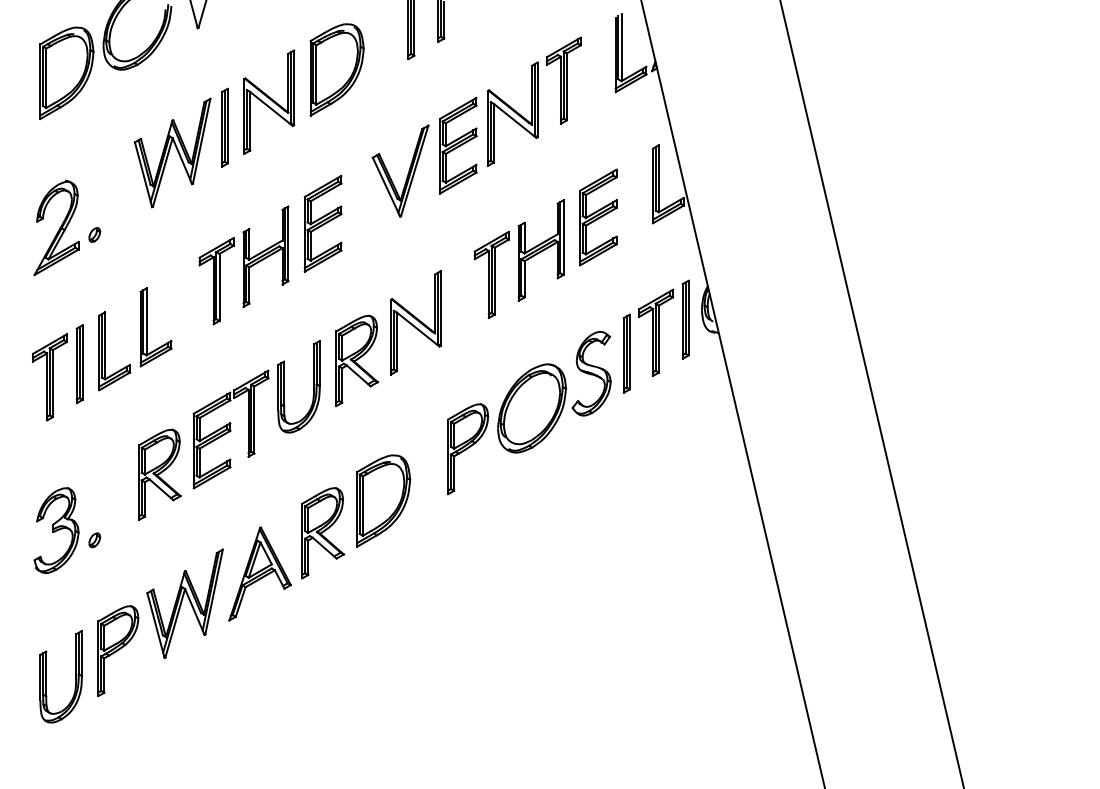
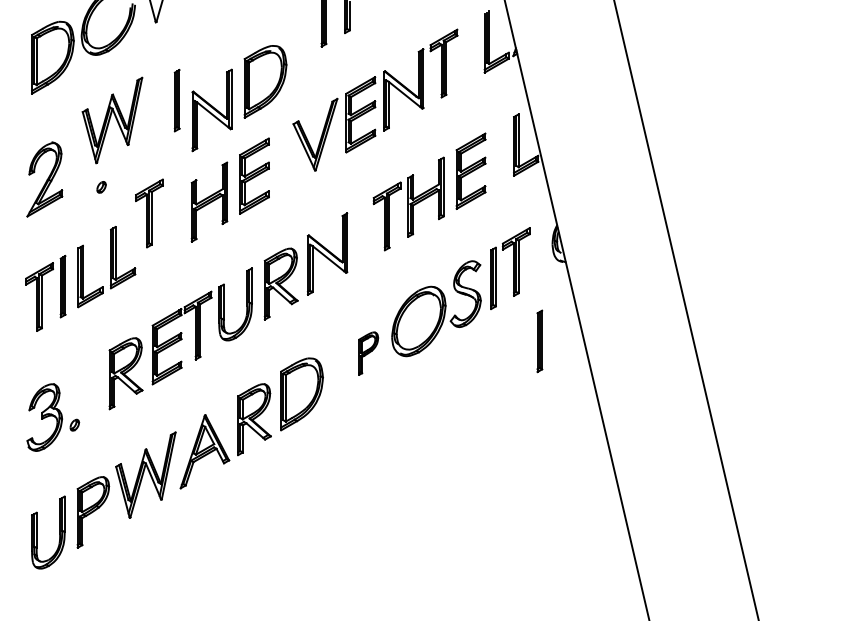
part: (336, 69) -> (265, 81), moved
part: (269, 101) -> (212, 109), moved
part: (172, 152) -> (112, 120), moved
part: (94, 234) -> (101, 186), moved
part: (216, 281) -> (149, 213), moved
part: (685, 319) -> (539, 341), moved
part: (468, 449) -> (368, 353), size x0.6

